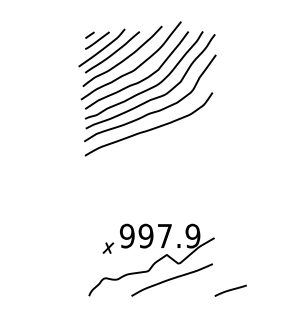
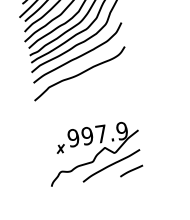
curve: (147, 152) -> (79, 73), added
line: (230, 290) -> (131, 170), moved

